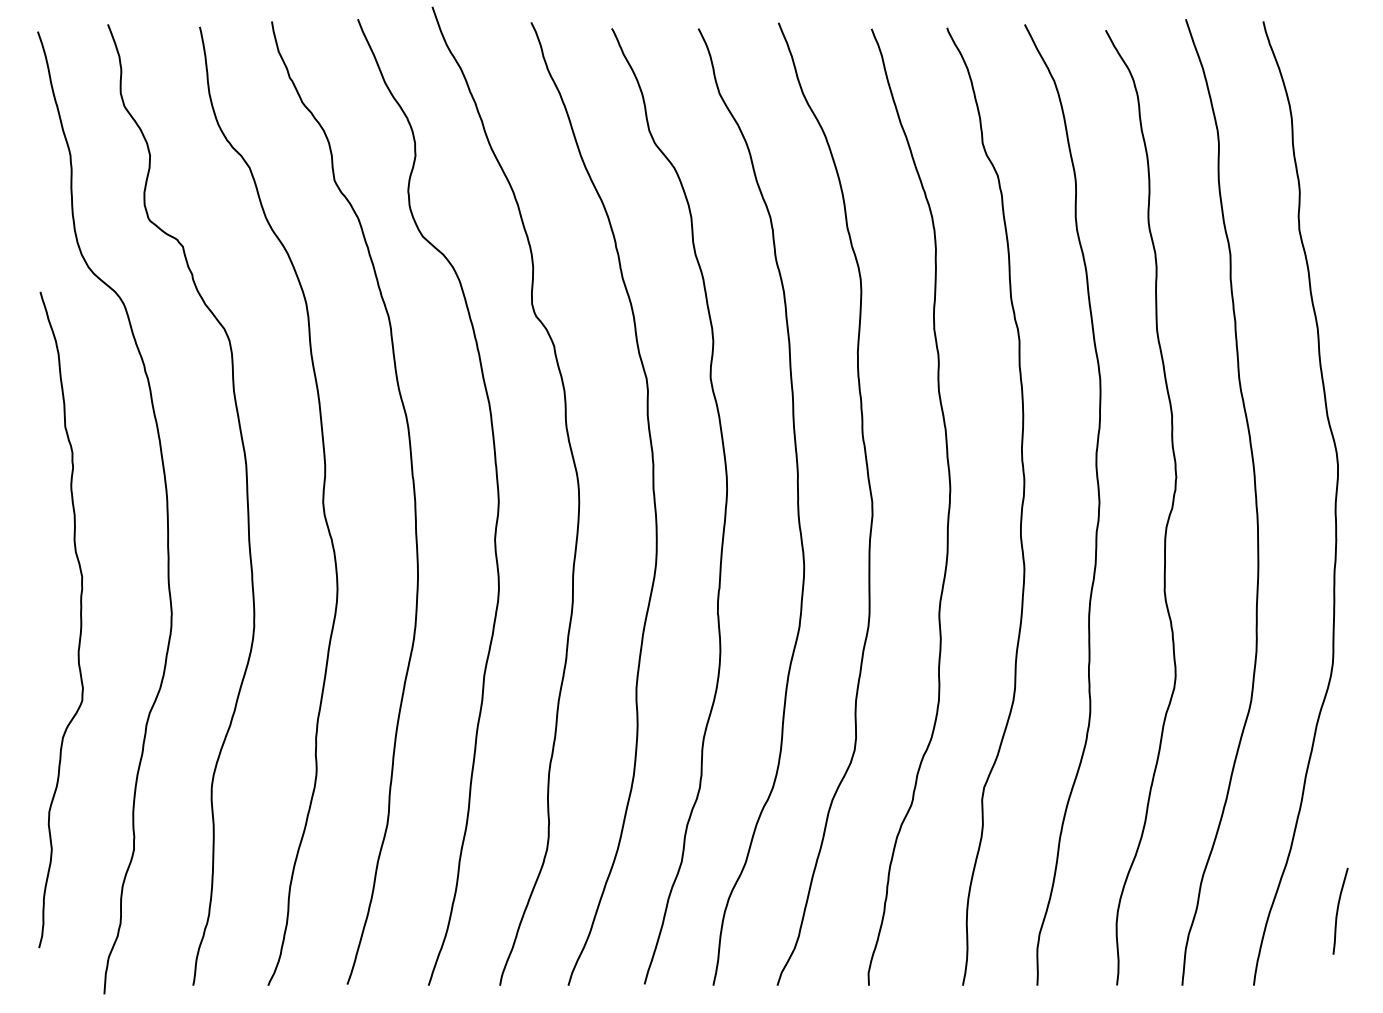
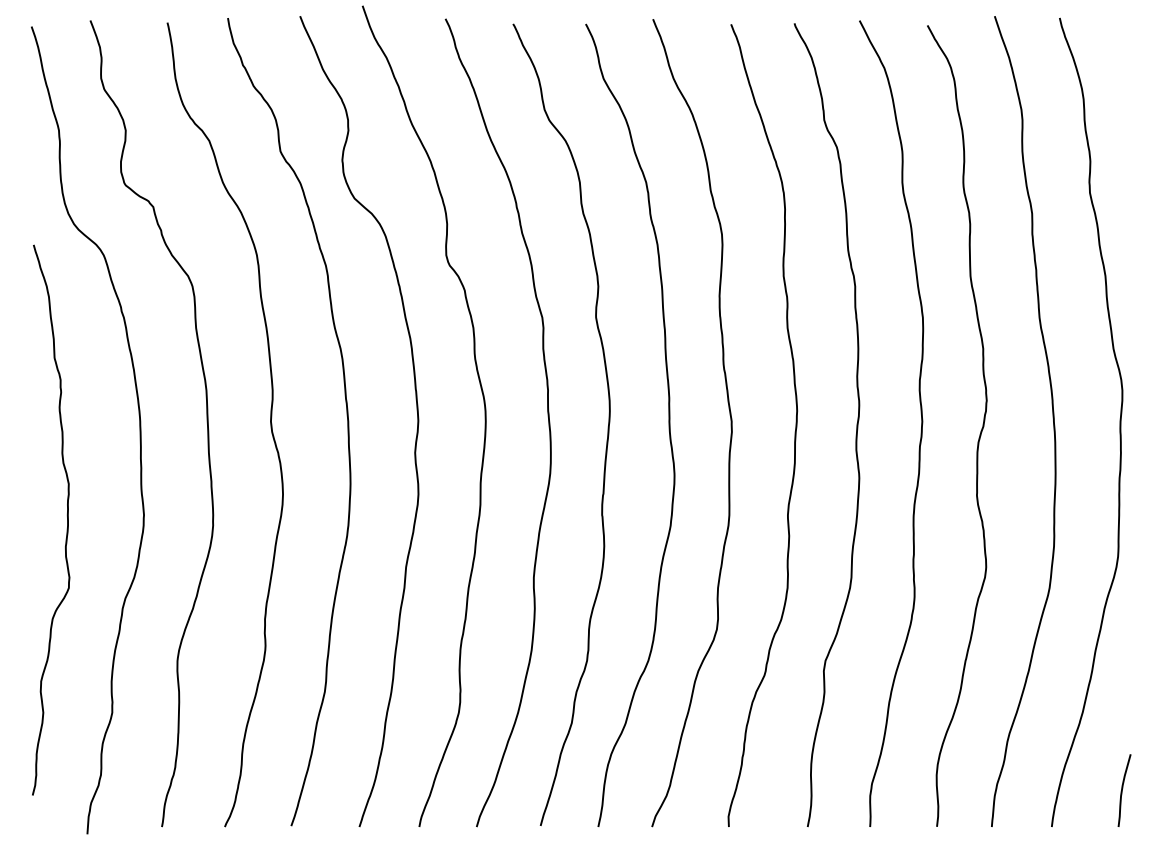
curve: (1338, 911) -> (1122, 790), moved

